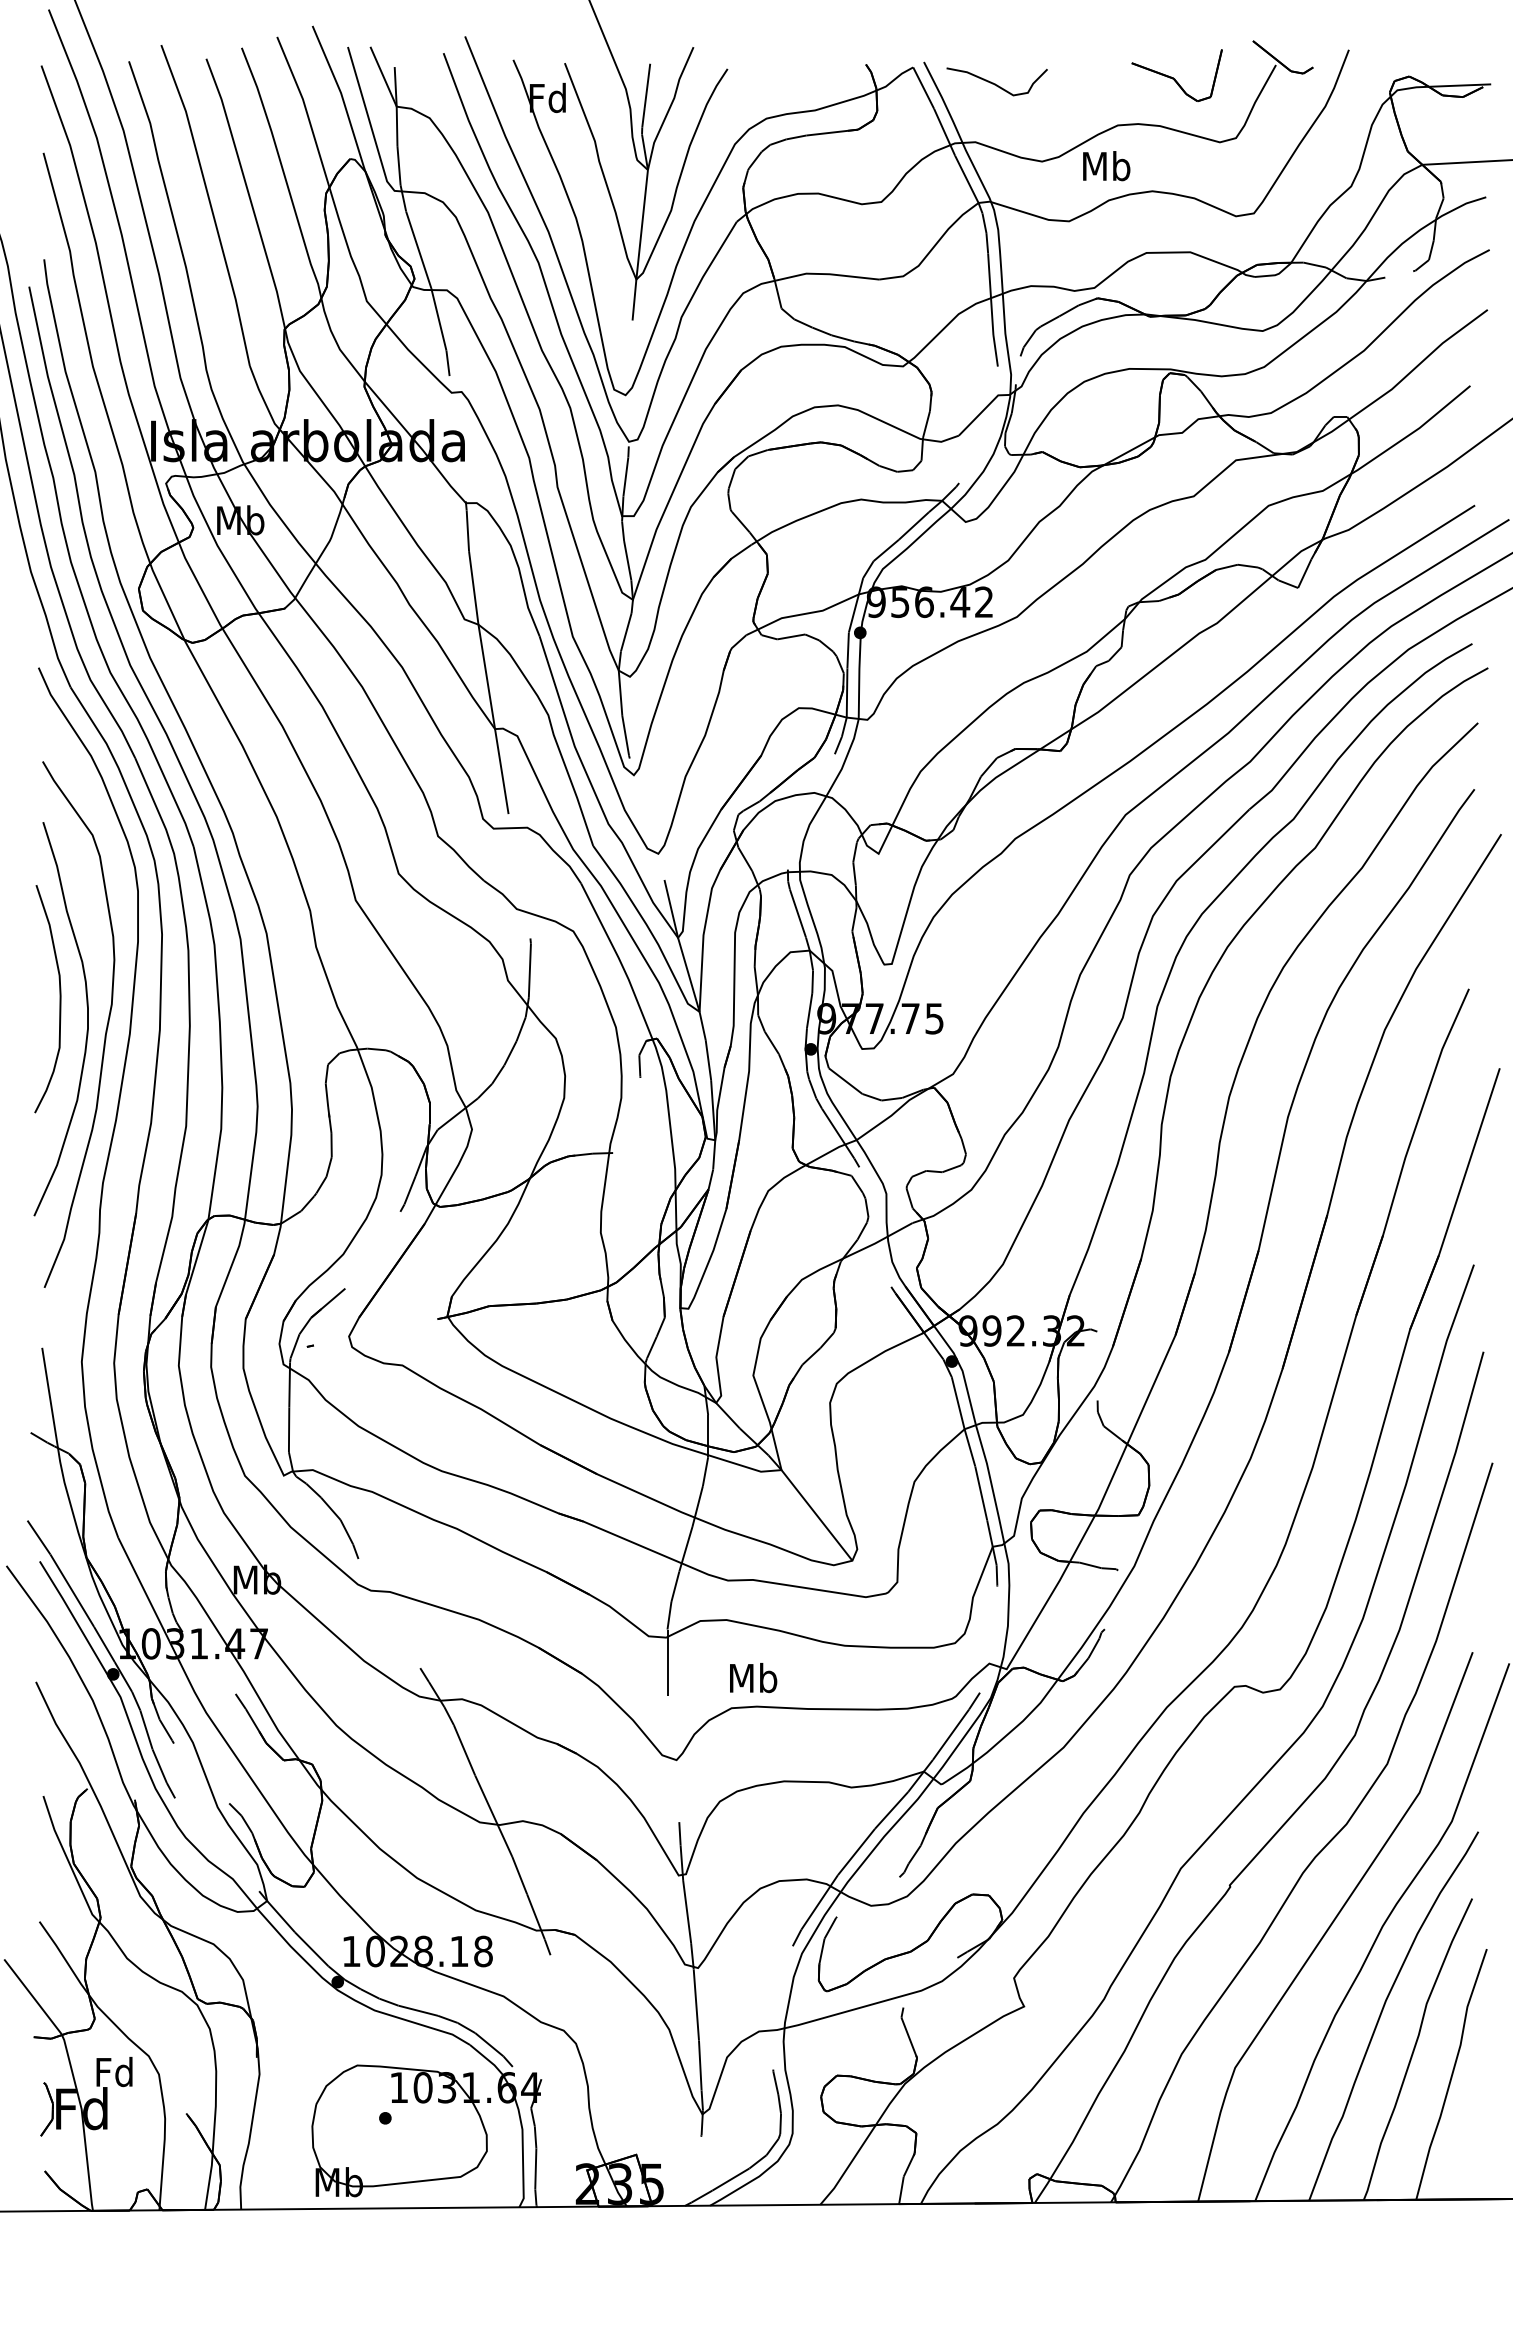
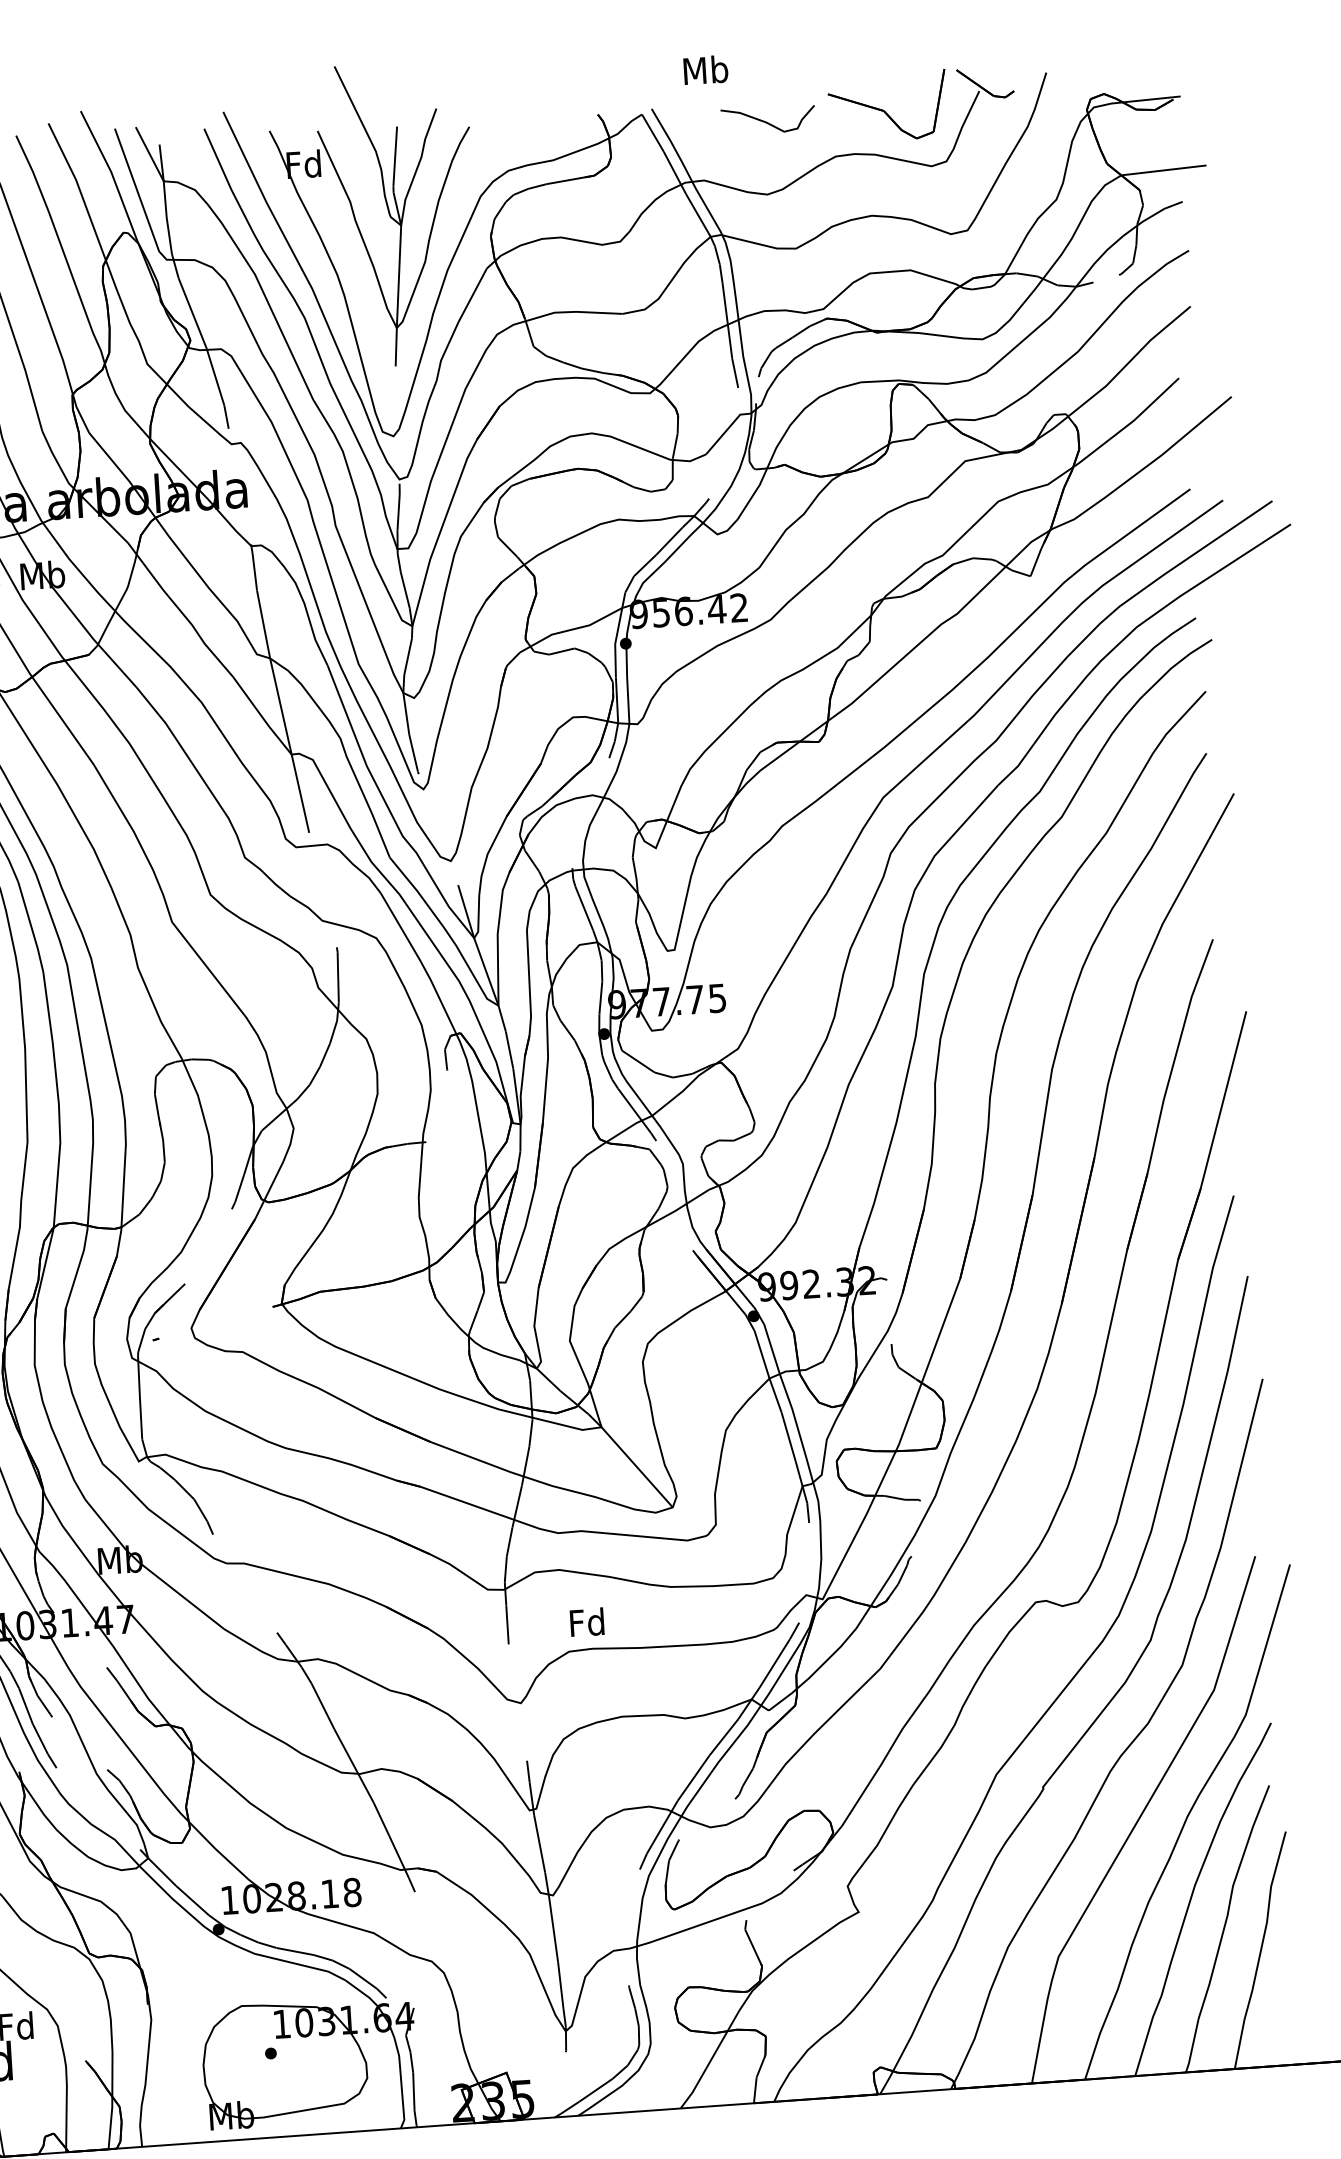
part: (1176, 75) -> (887, 106), size x1.4
curve: (995, 83) -> (766, 121), moved
text: (1106, 166) -> (705, 70), moved
text: (753, 1678) -> (587, 1622), Mb -> Fd

